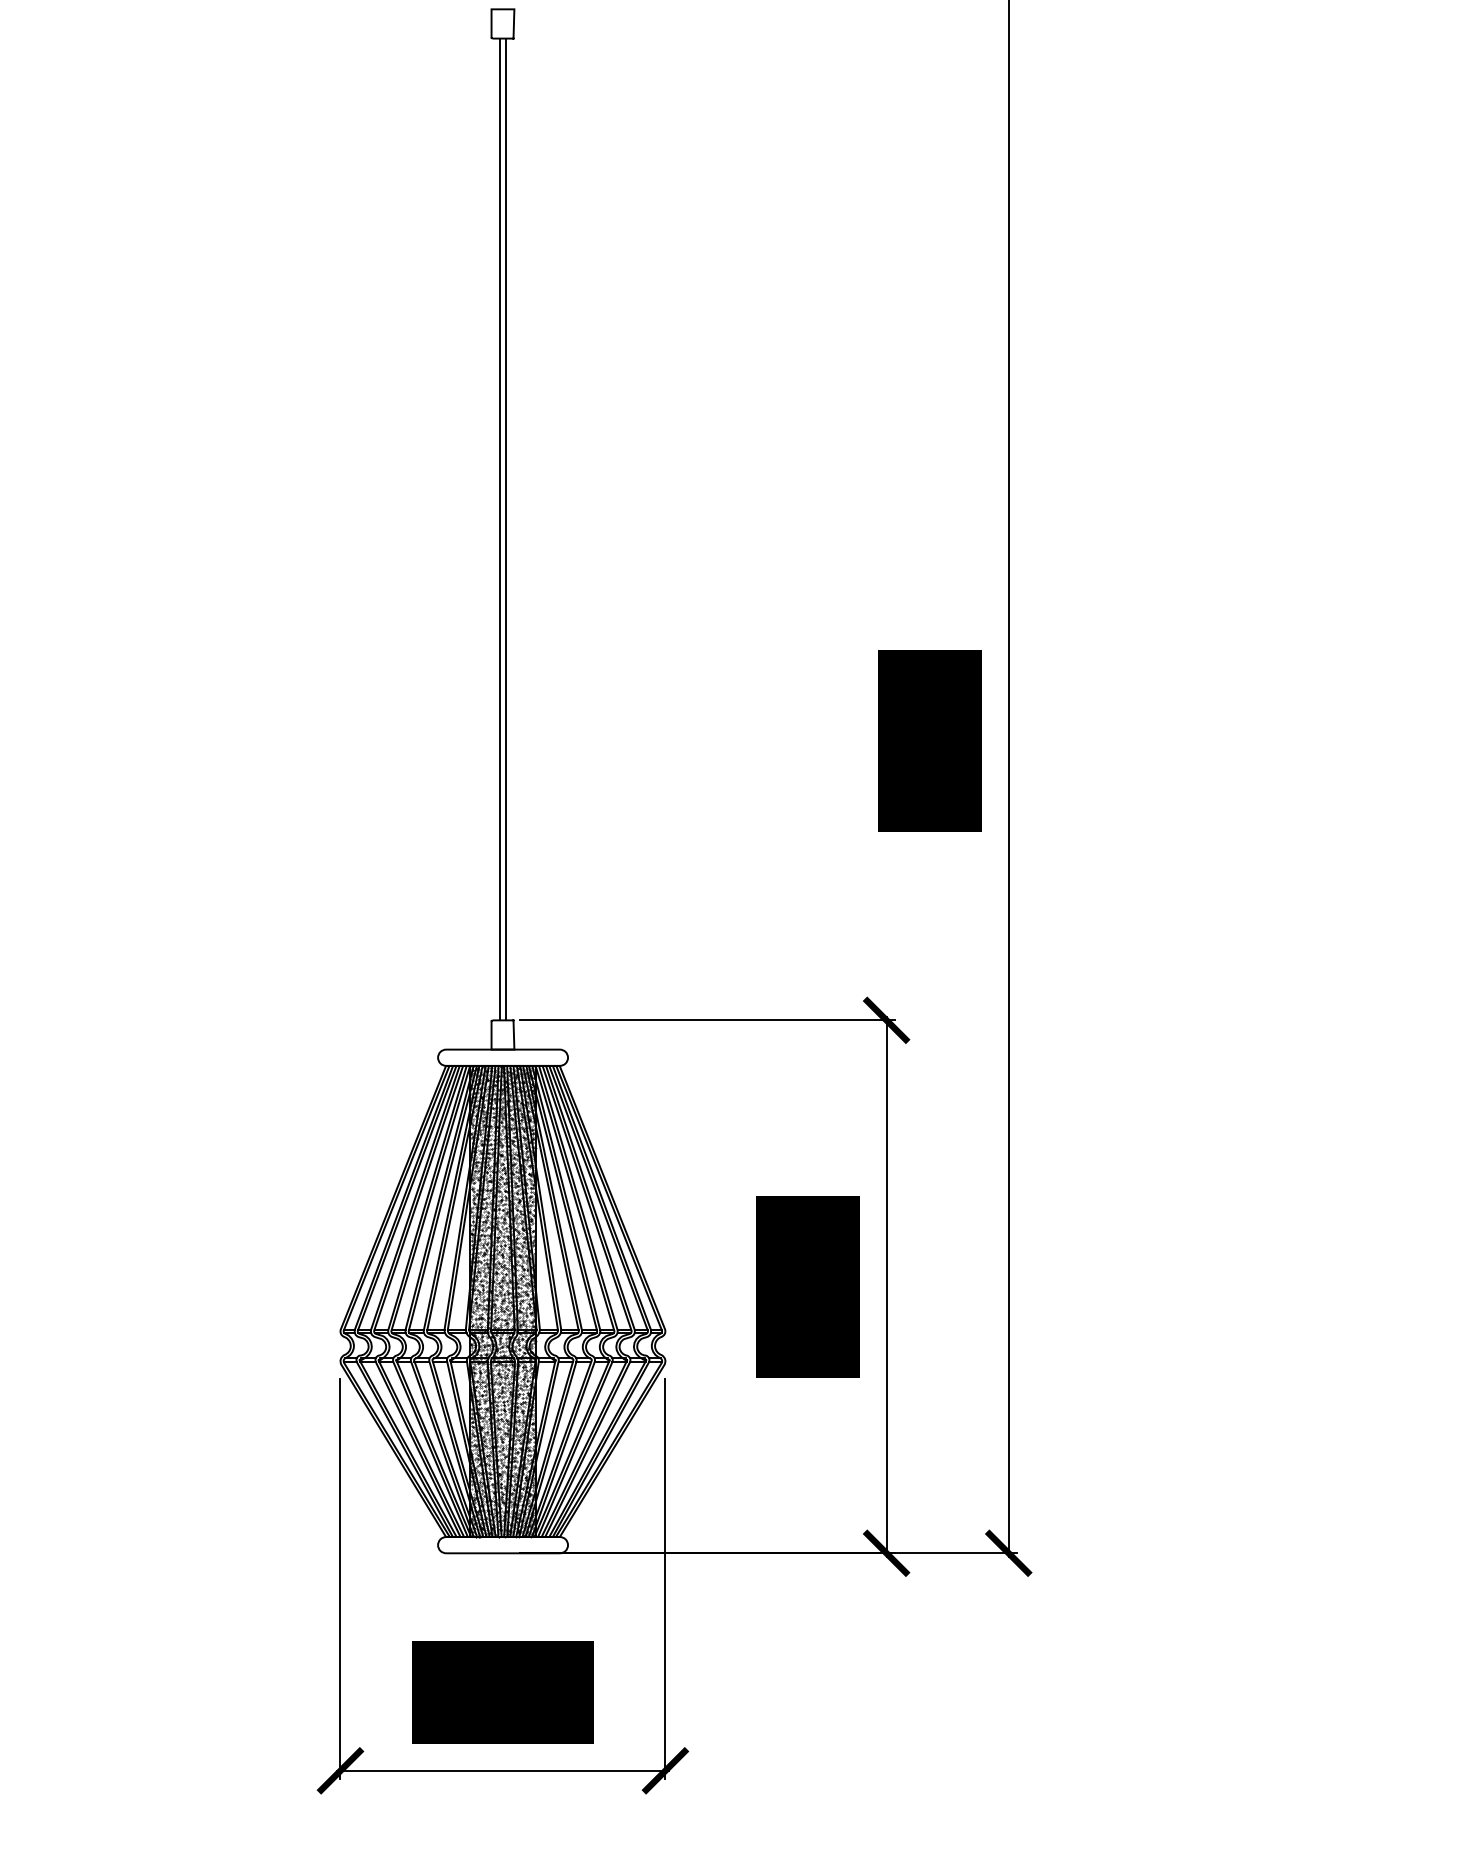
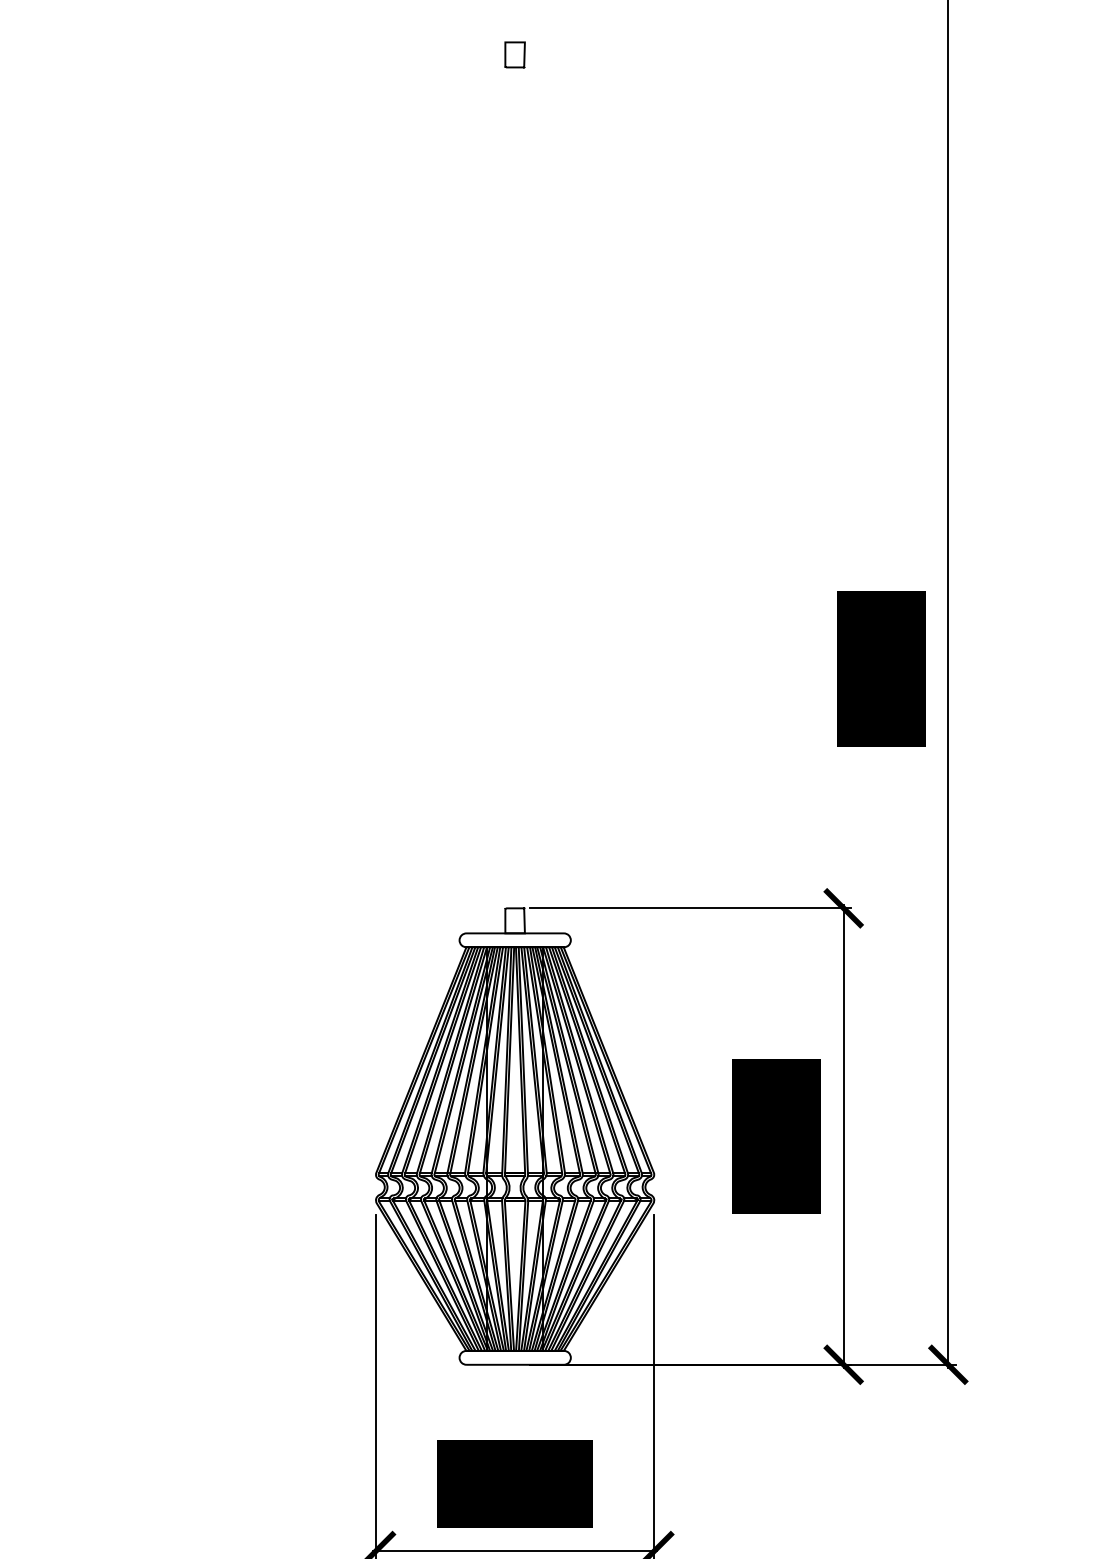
line: (499, 529) -> (512, 487), removed
line: (506, 529) -> (518, 487), removed
hatch: (502, 1301) -> (514, 1149), removed

